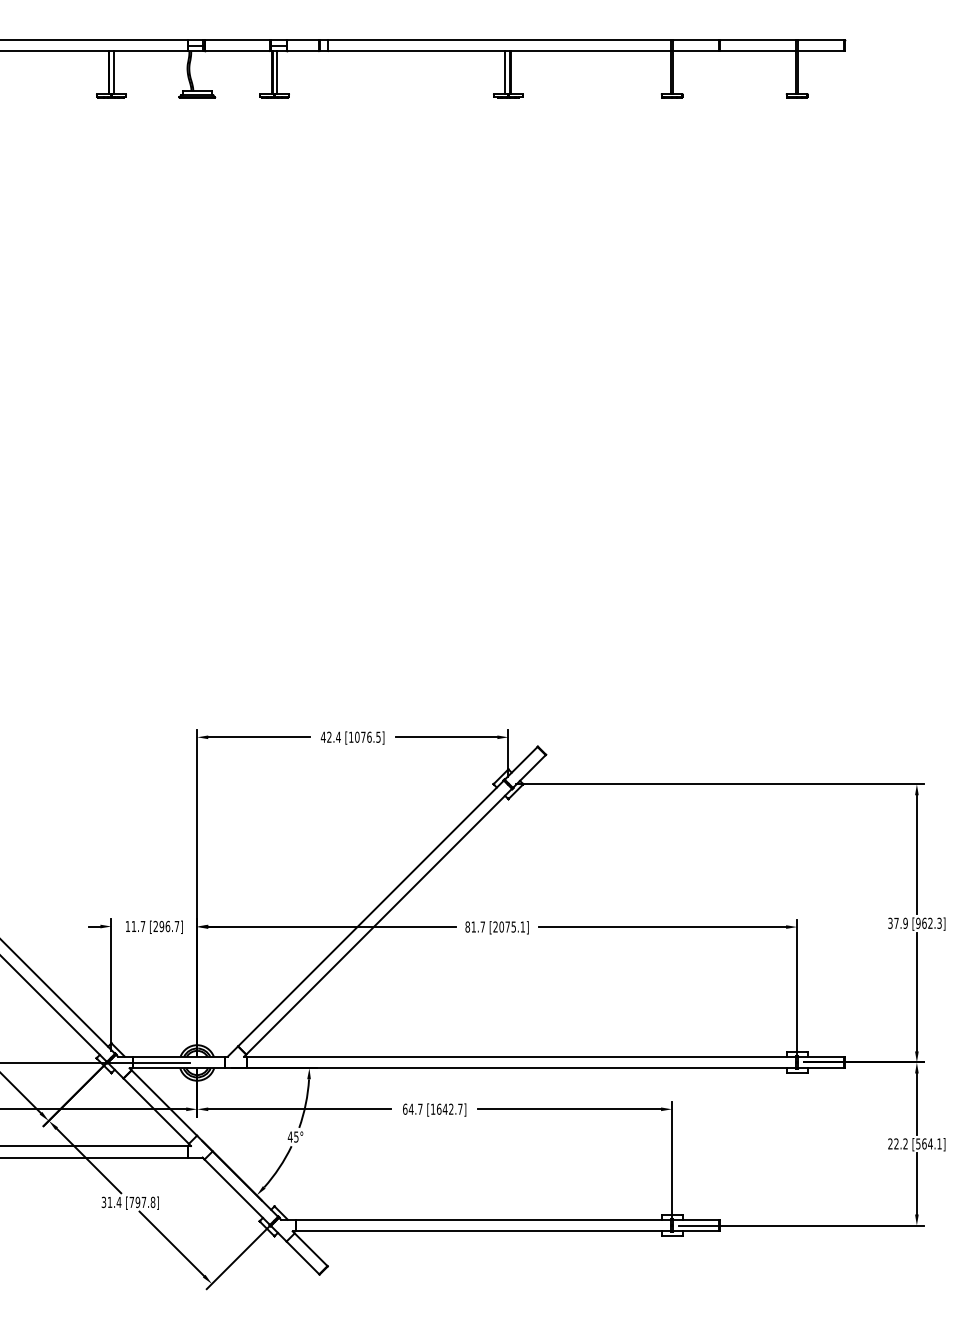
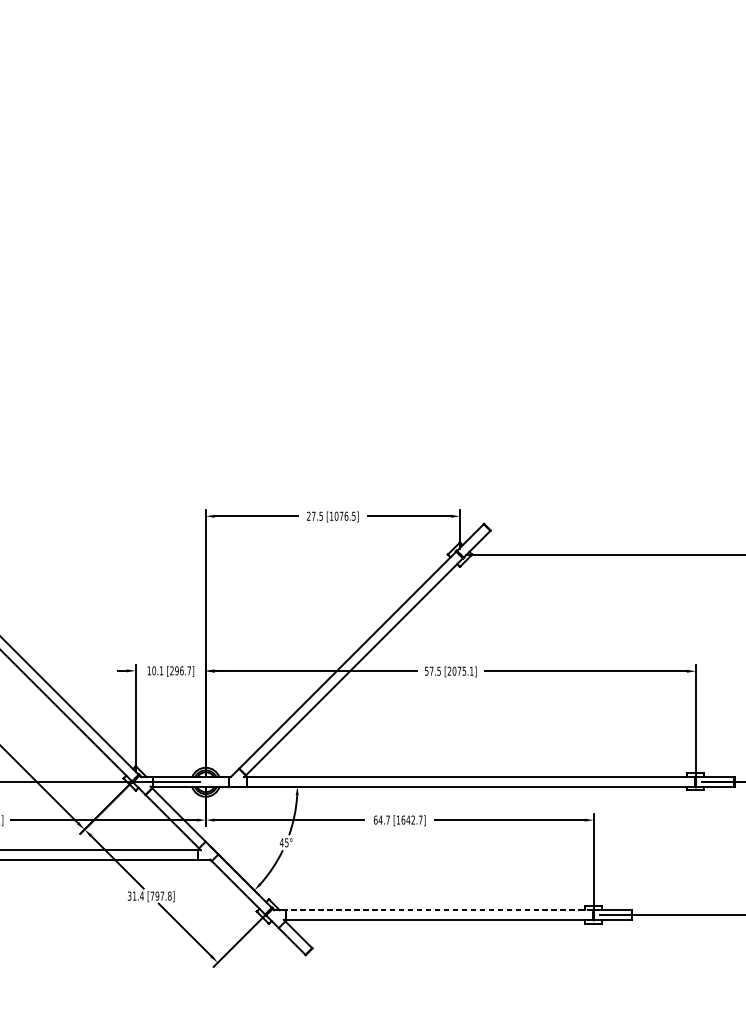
text: (330, 736) -> (314, 515), 42.4 -> 27.5
text: (138, 926) -> (157, 670), 11.7 -> 10.1
text: (474, 926) -> (432, 670), 81.7 -> 57.5
line: (483, 1219) -> (439, 910), solid -> dashed

